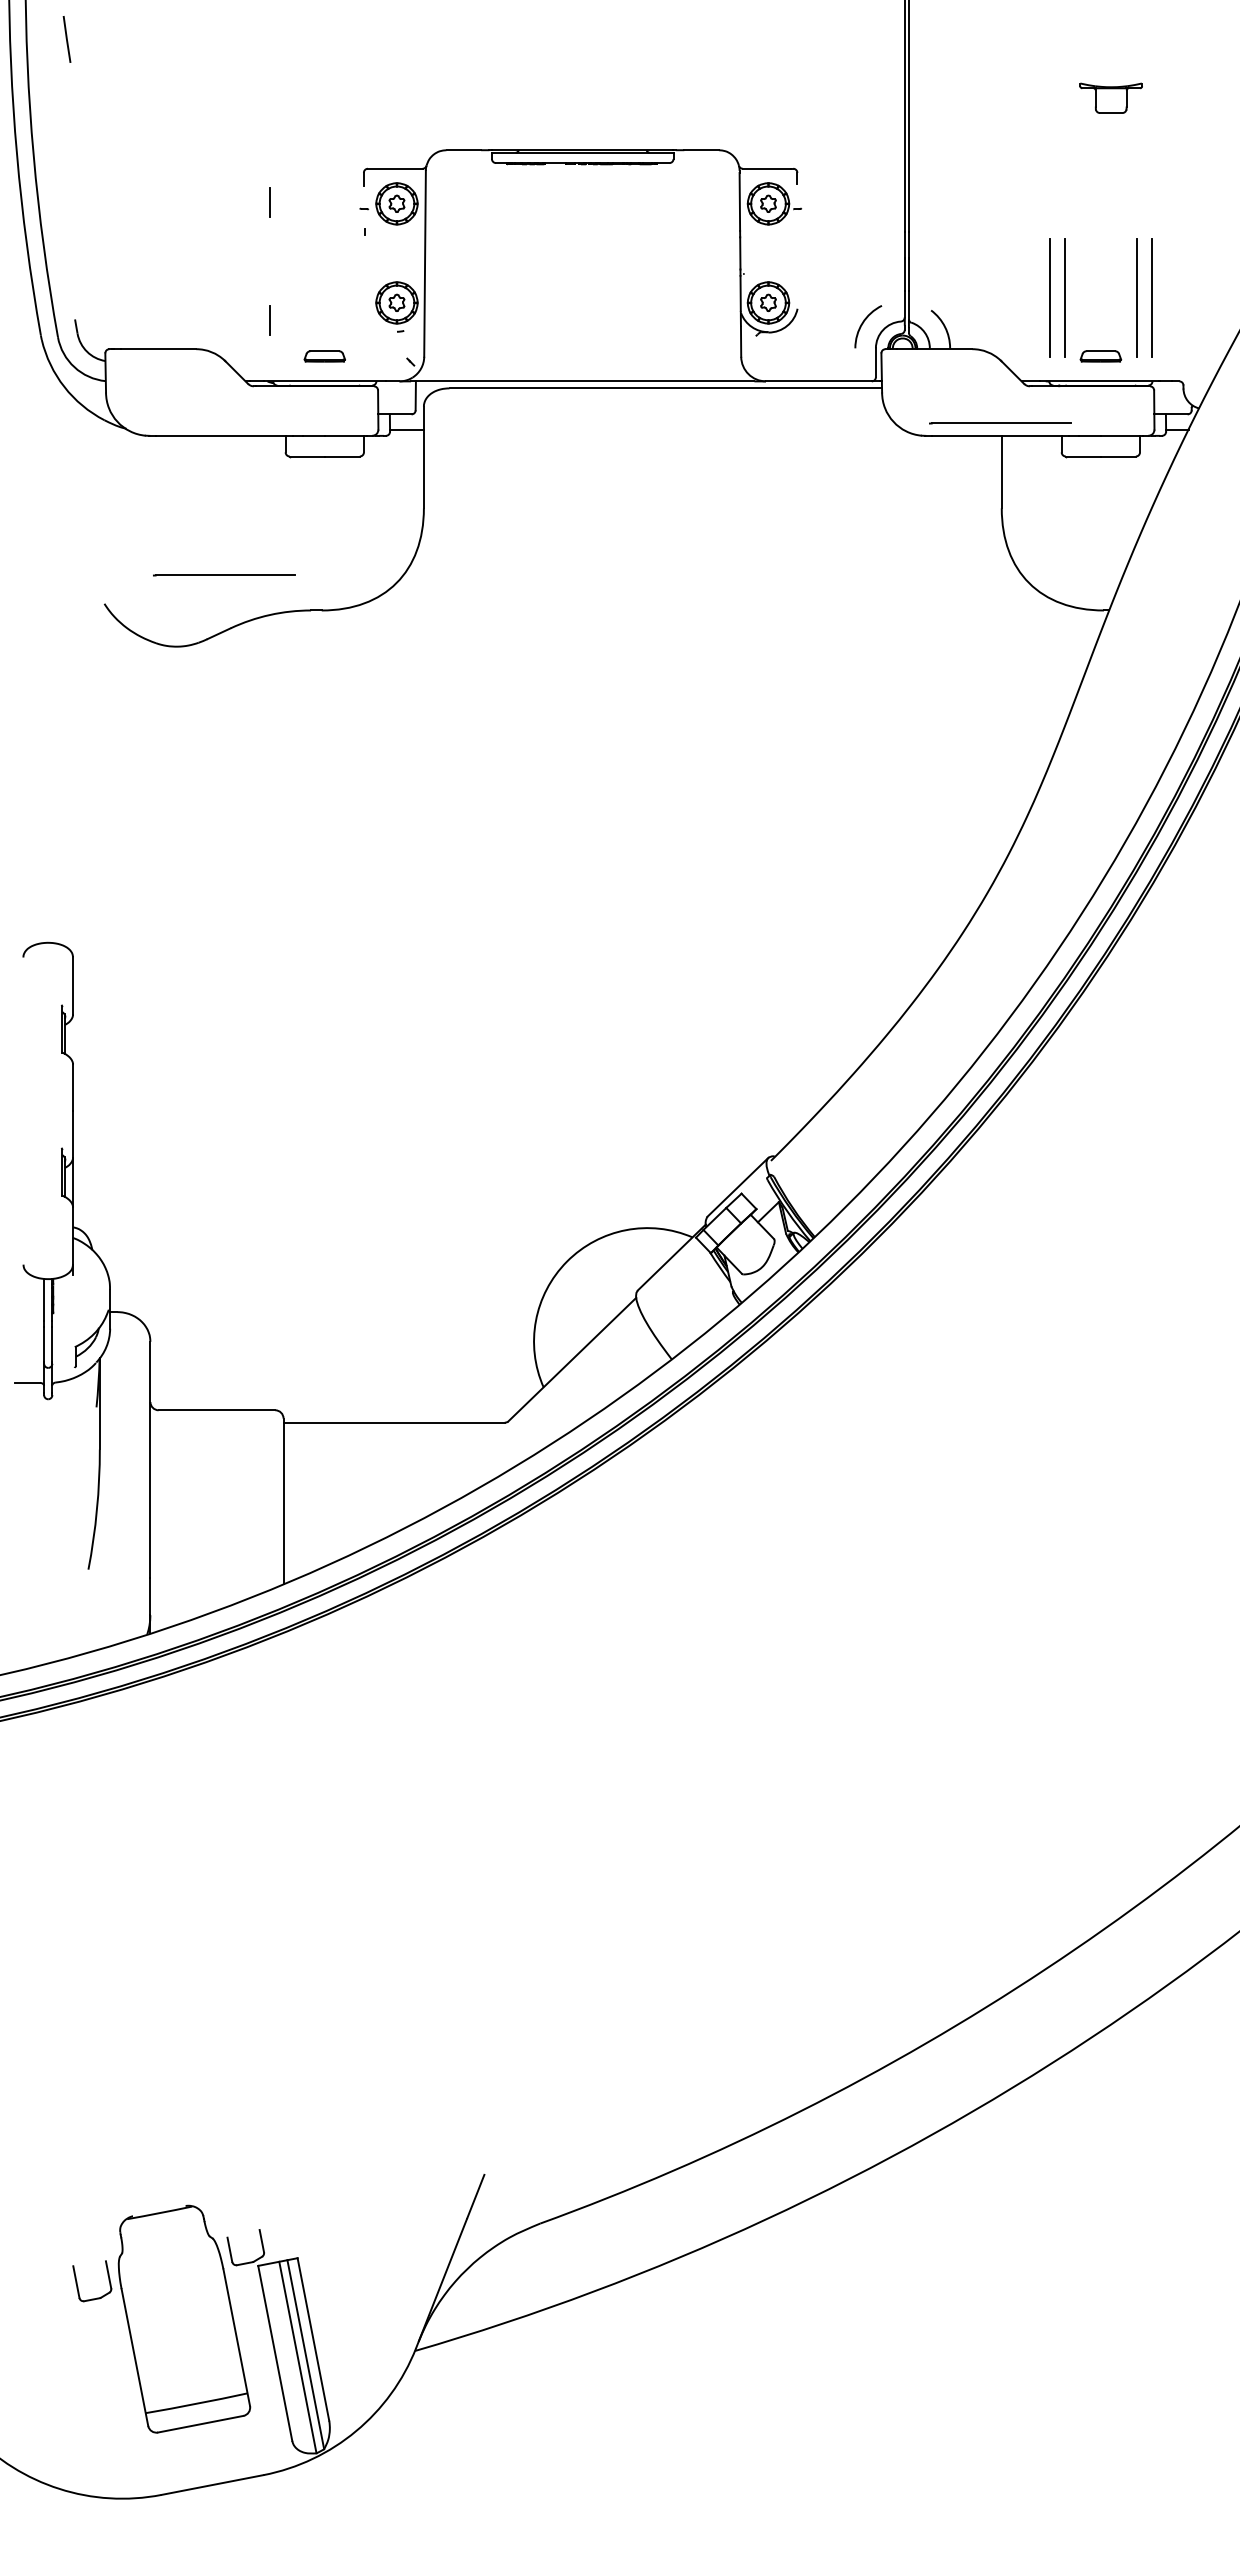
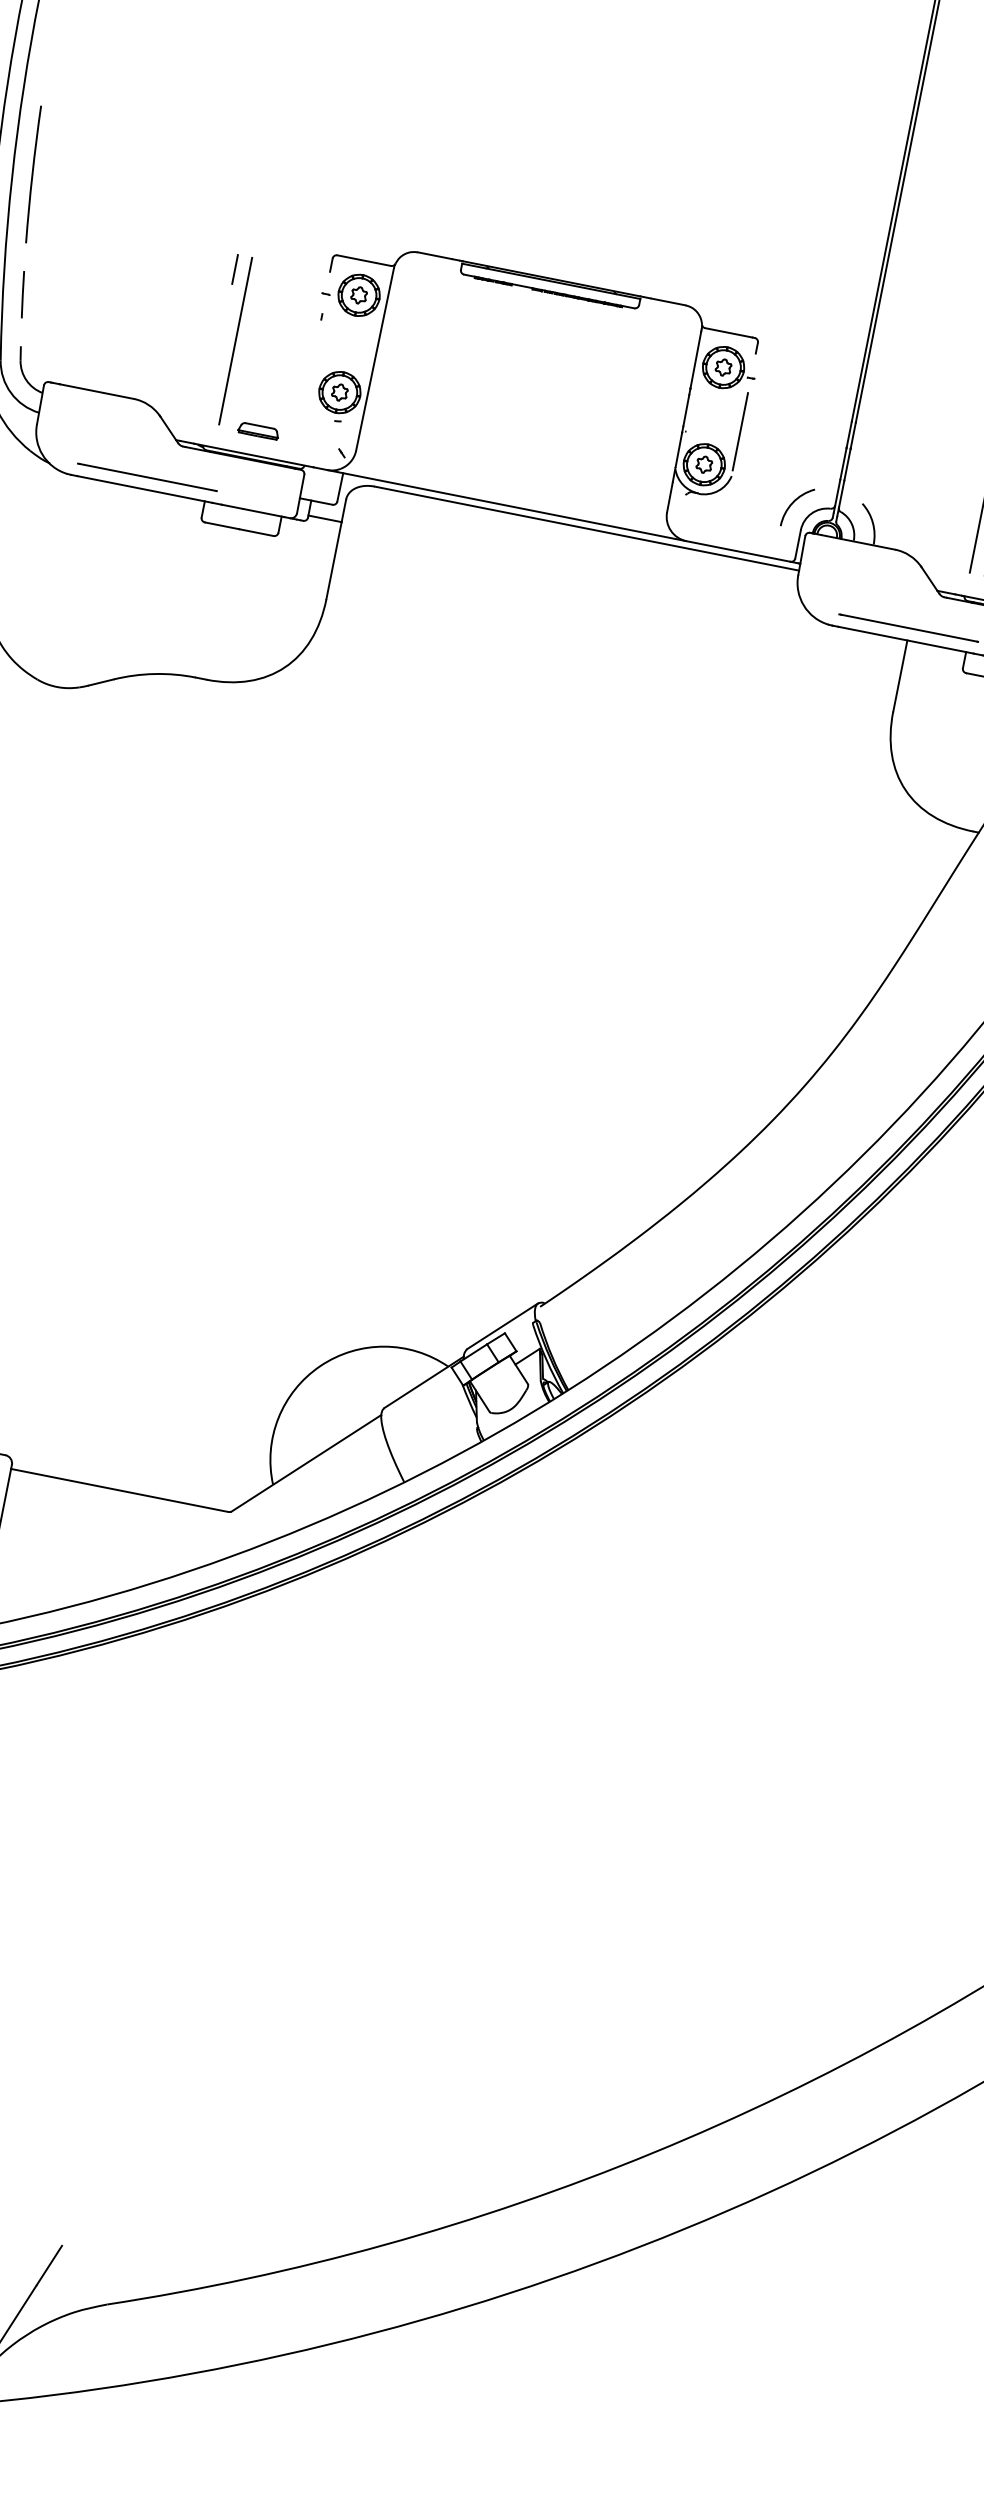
line: (66, 39) -> (22, 294), moved
arc: (53, 148) -> (32, 174), added
line: (797, 263) -> (740, 431), added
line: (284, 272) -> (235, 340), added
line: (269, 320) -> (211, 385), removed
line: (224, 575) -> (147, 477), moved

